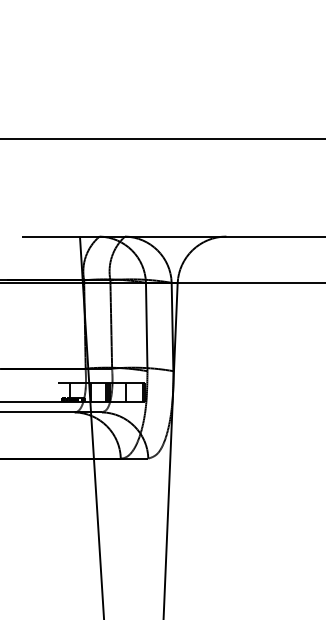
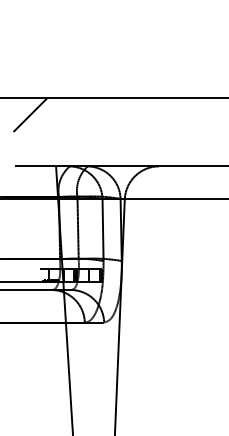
line: (43, 162) -> (30, 114), added

